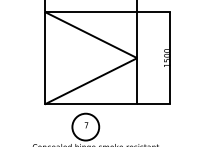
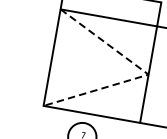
line: (137, 58) -> (148, 75), solid -> dashed

